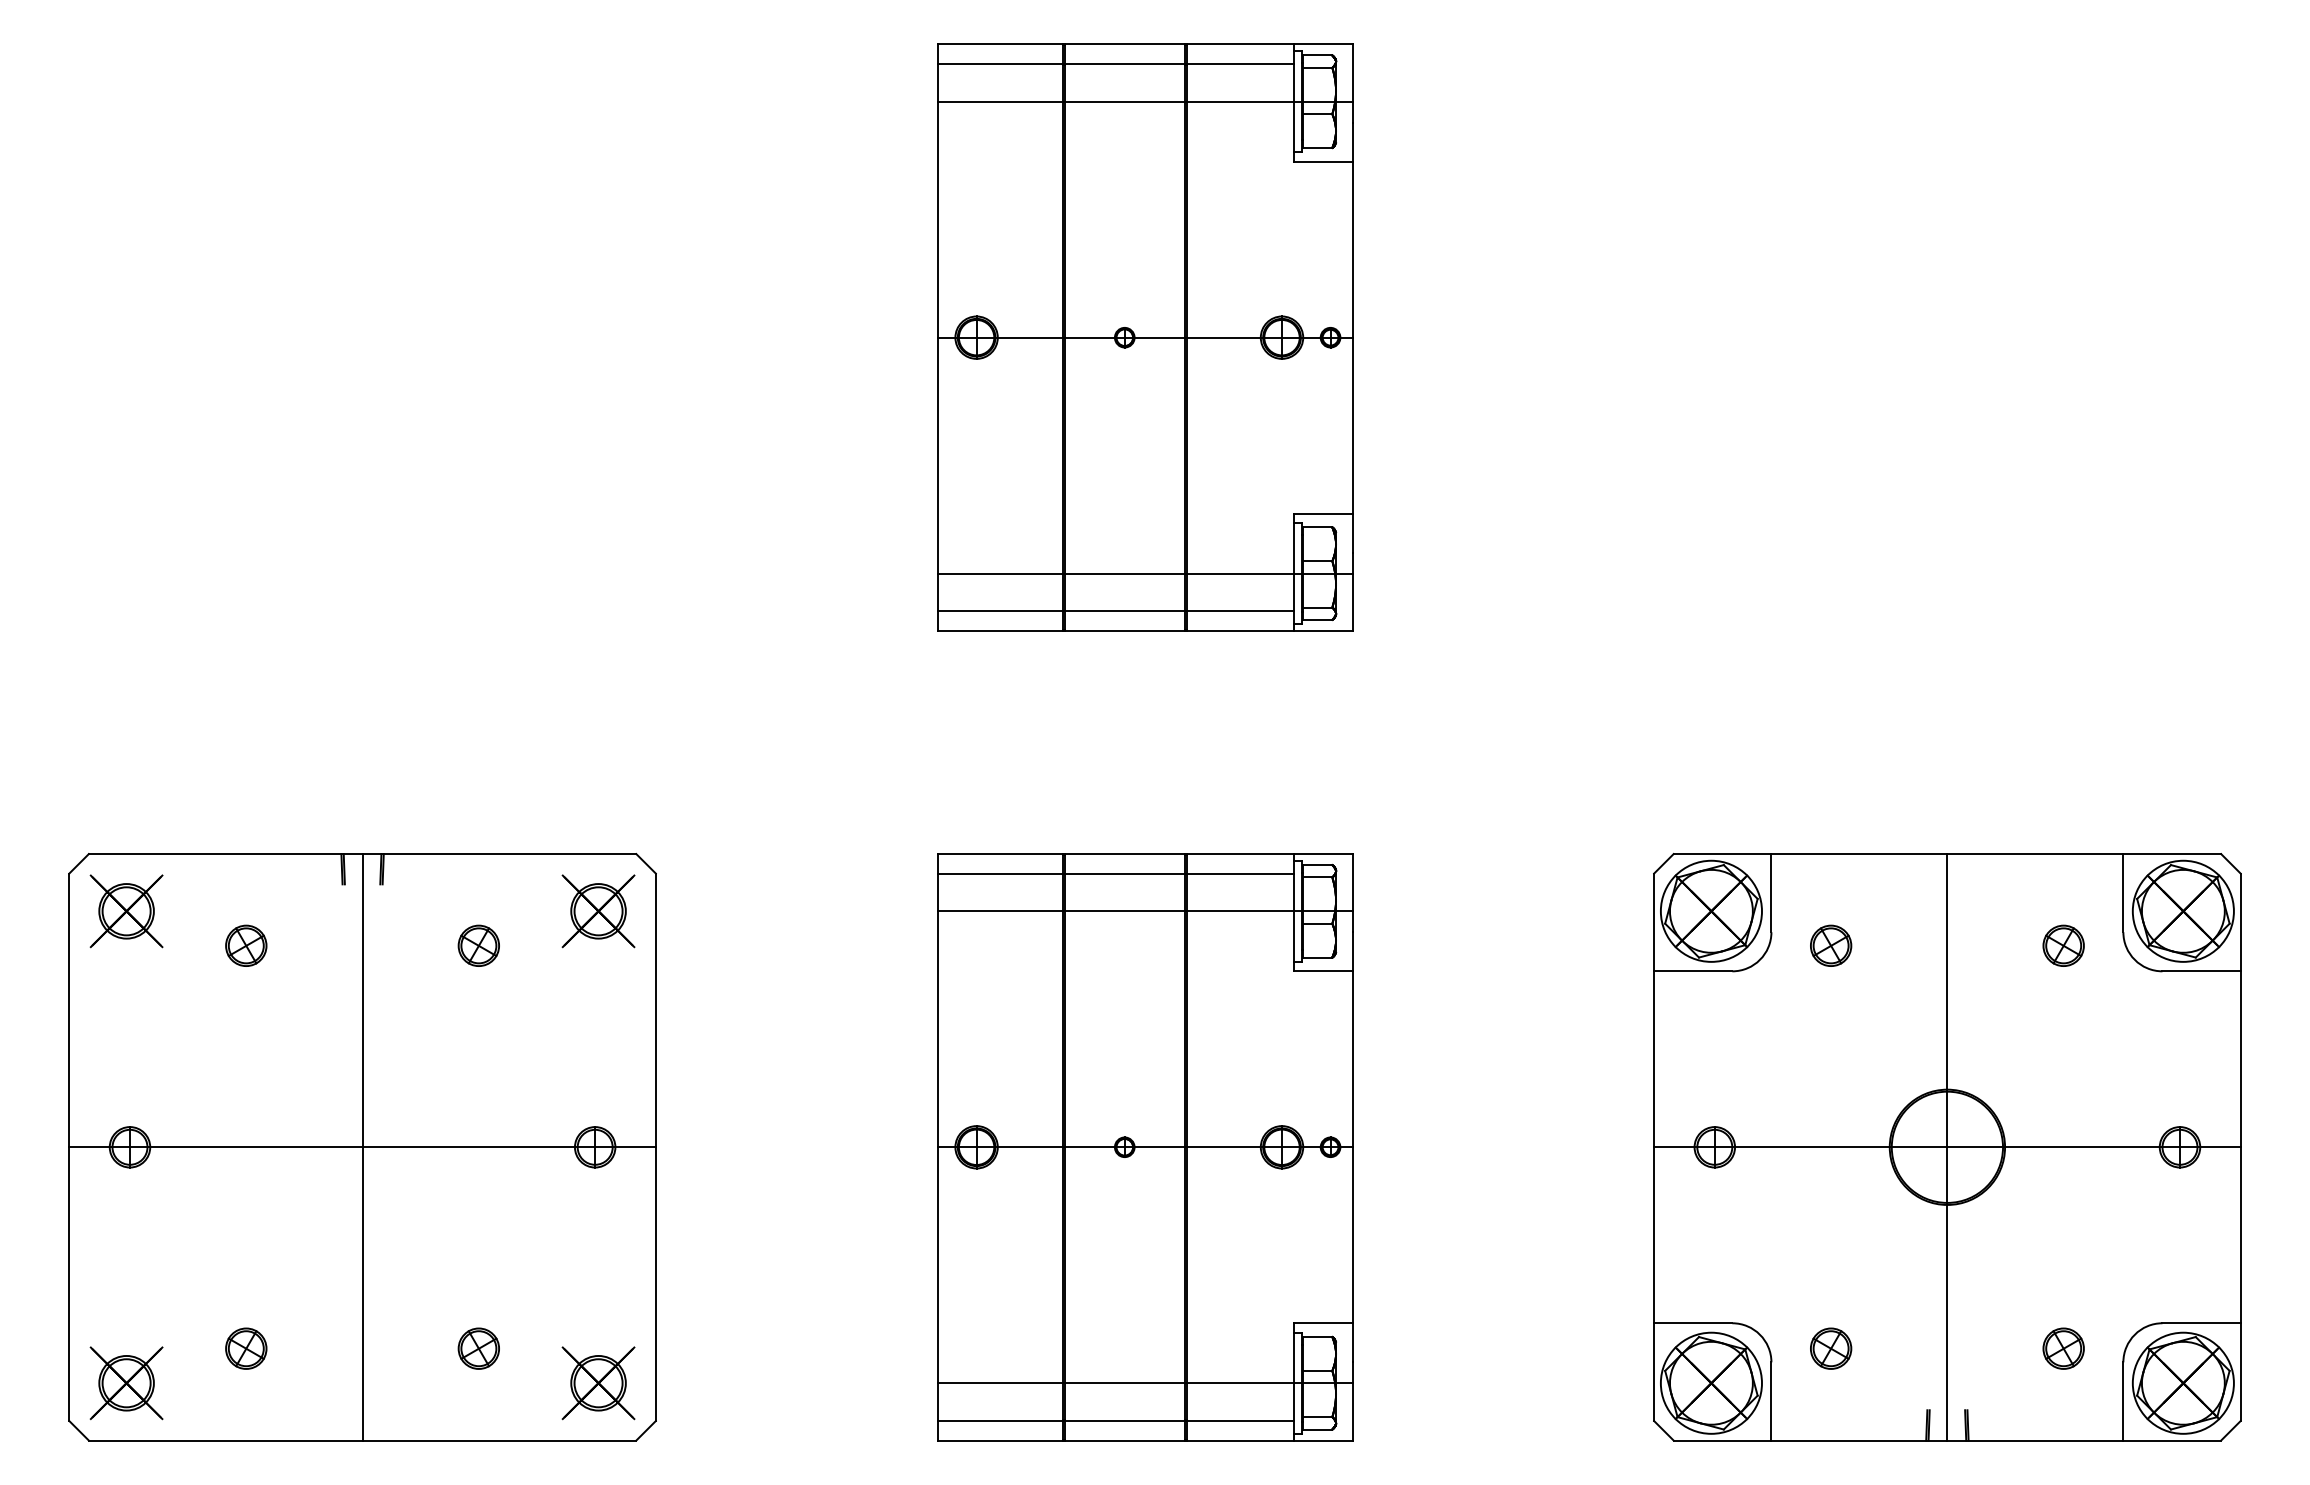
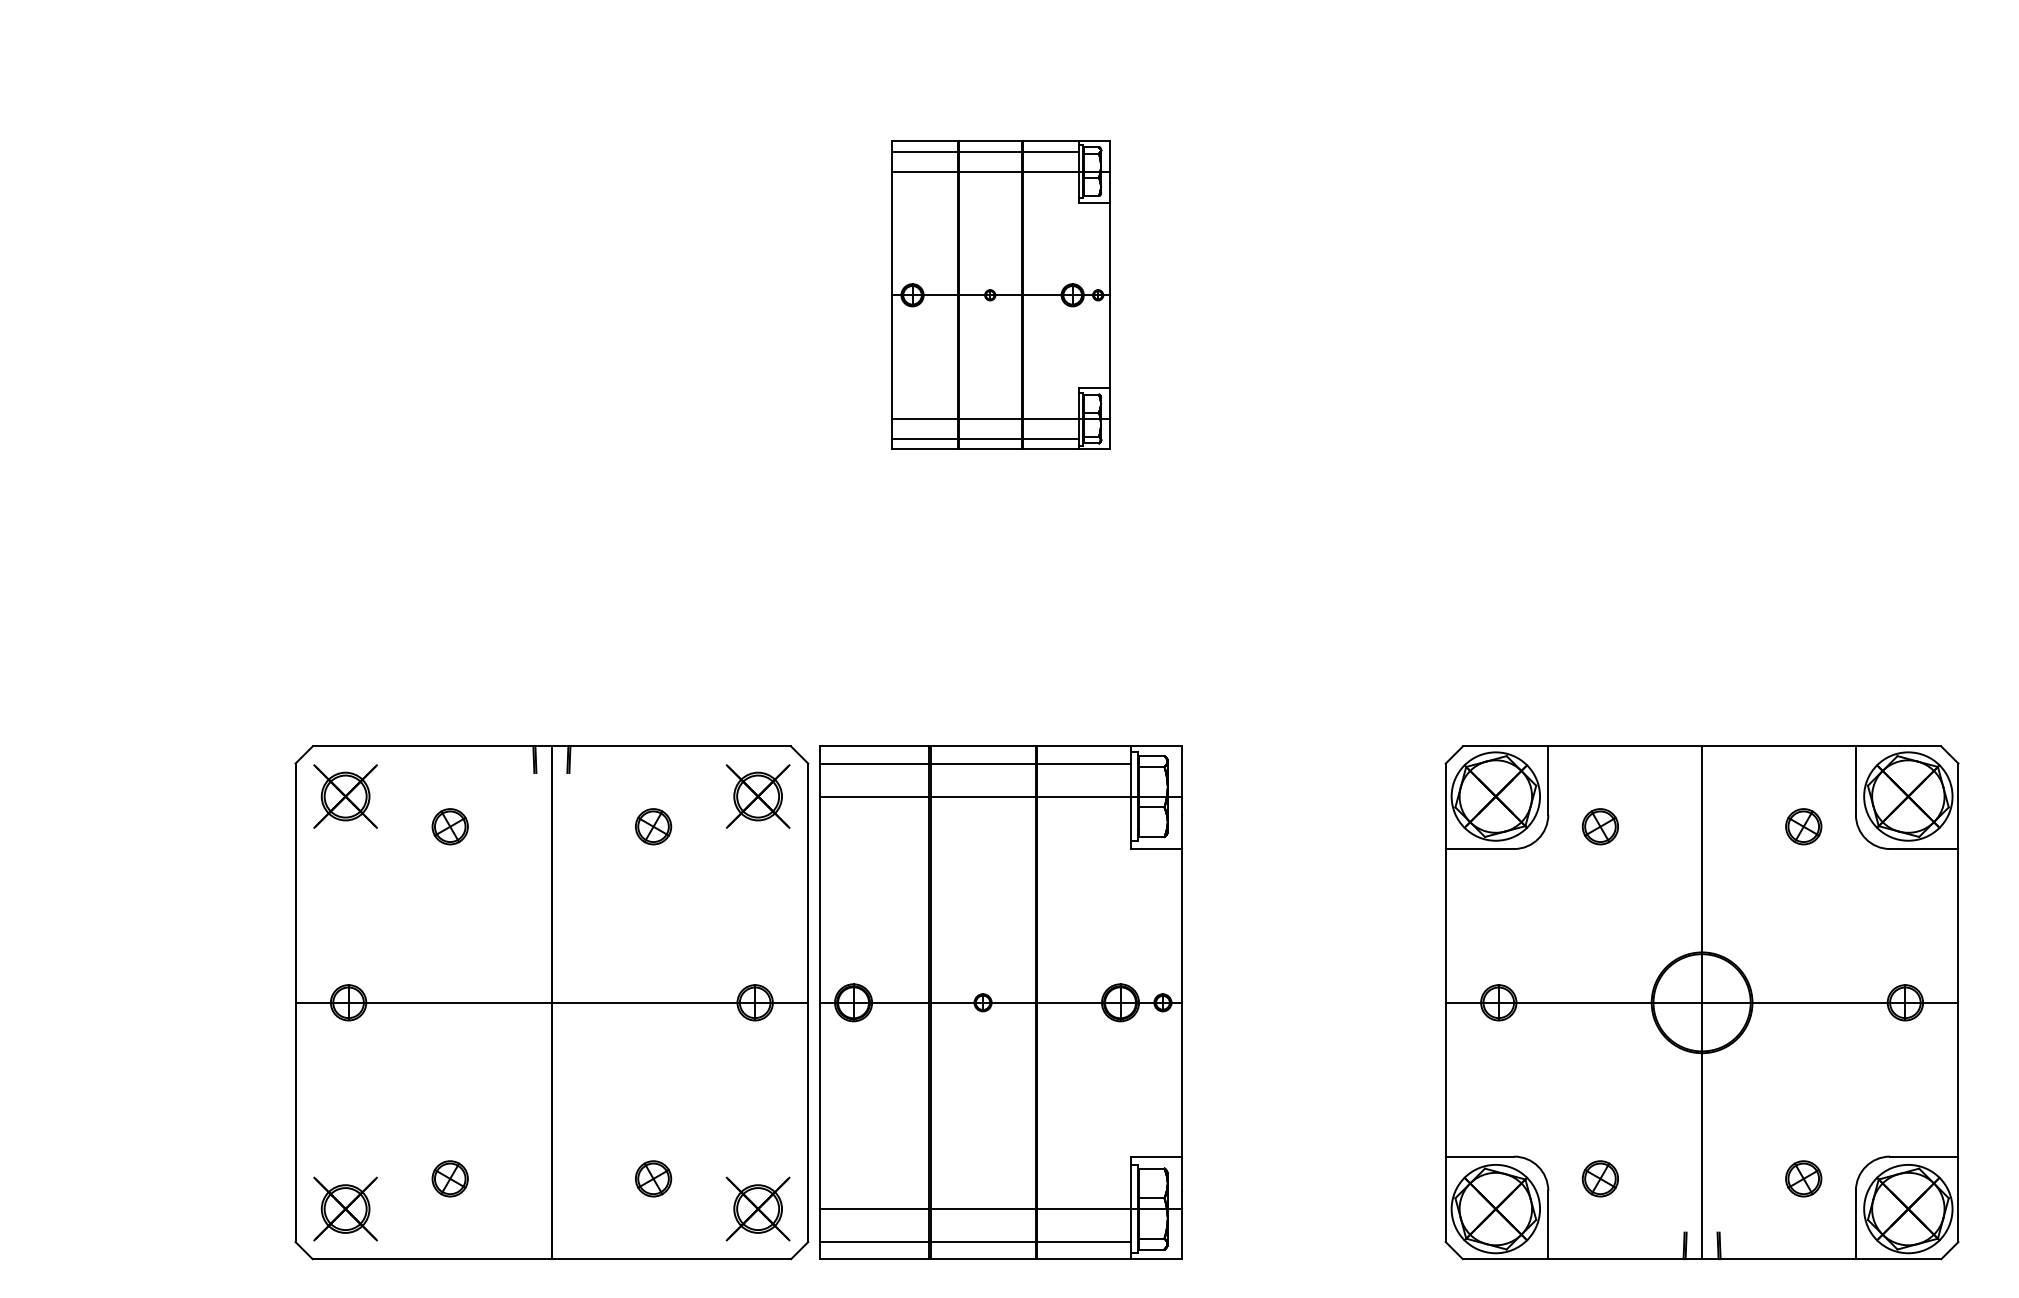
part: (1144, 338) -> (1000, 295), size x0.6
part: (362, 1146) -> (551, 1002), moved

